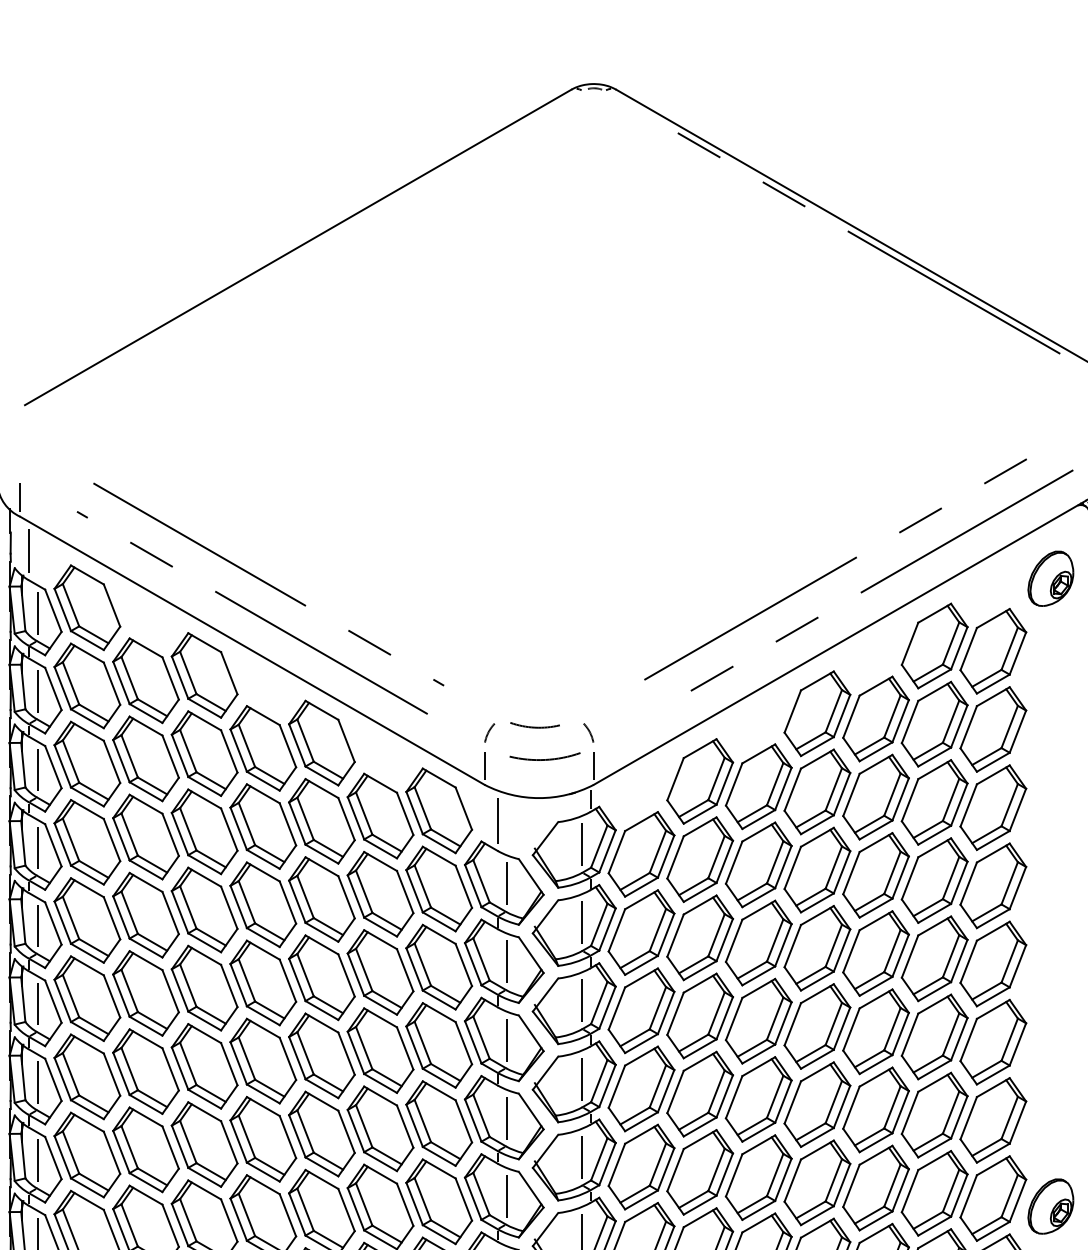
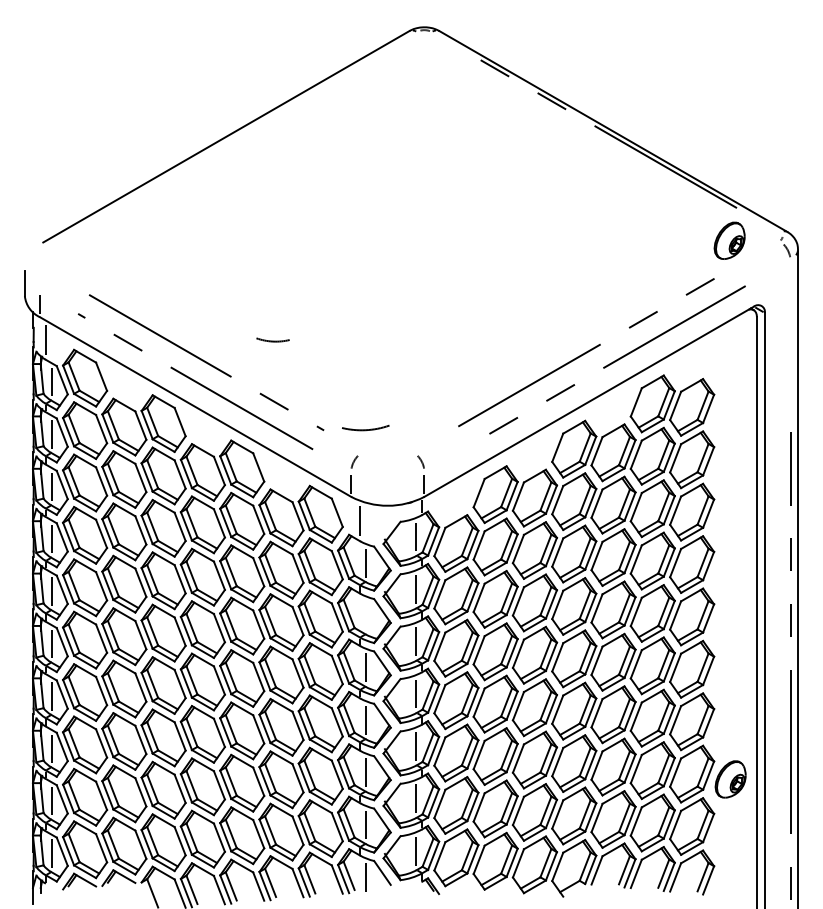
part: (1050, 578) -> (729, 240), moved
arc: (534, 726) -> (272, 340), moved
arc: (544, 758) -> (365, 429), moved
line: (505, 961) -> (365, 615), removed

